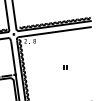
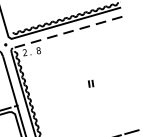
line: (54, 32) -> (66, 33), solid -> dashed

